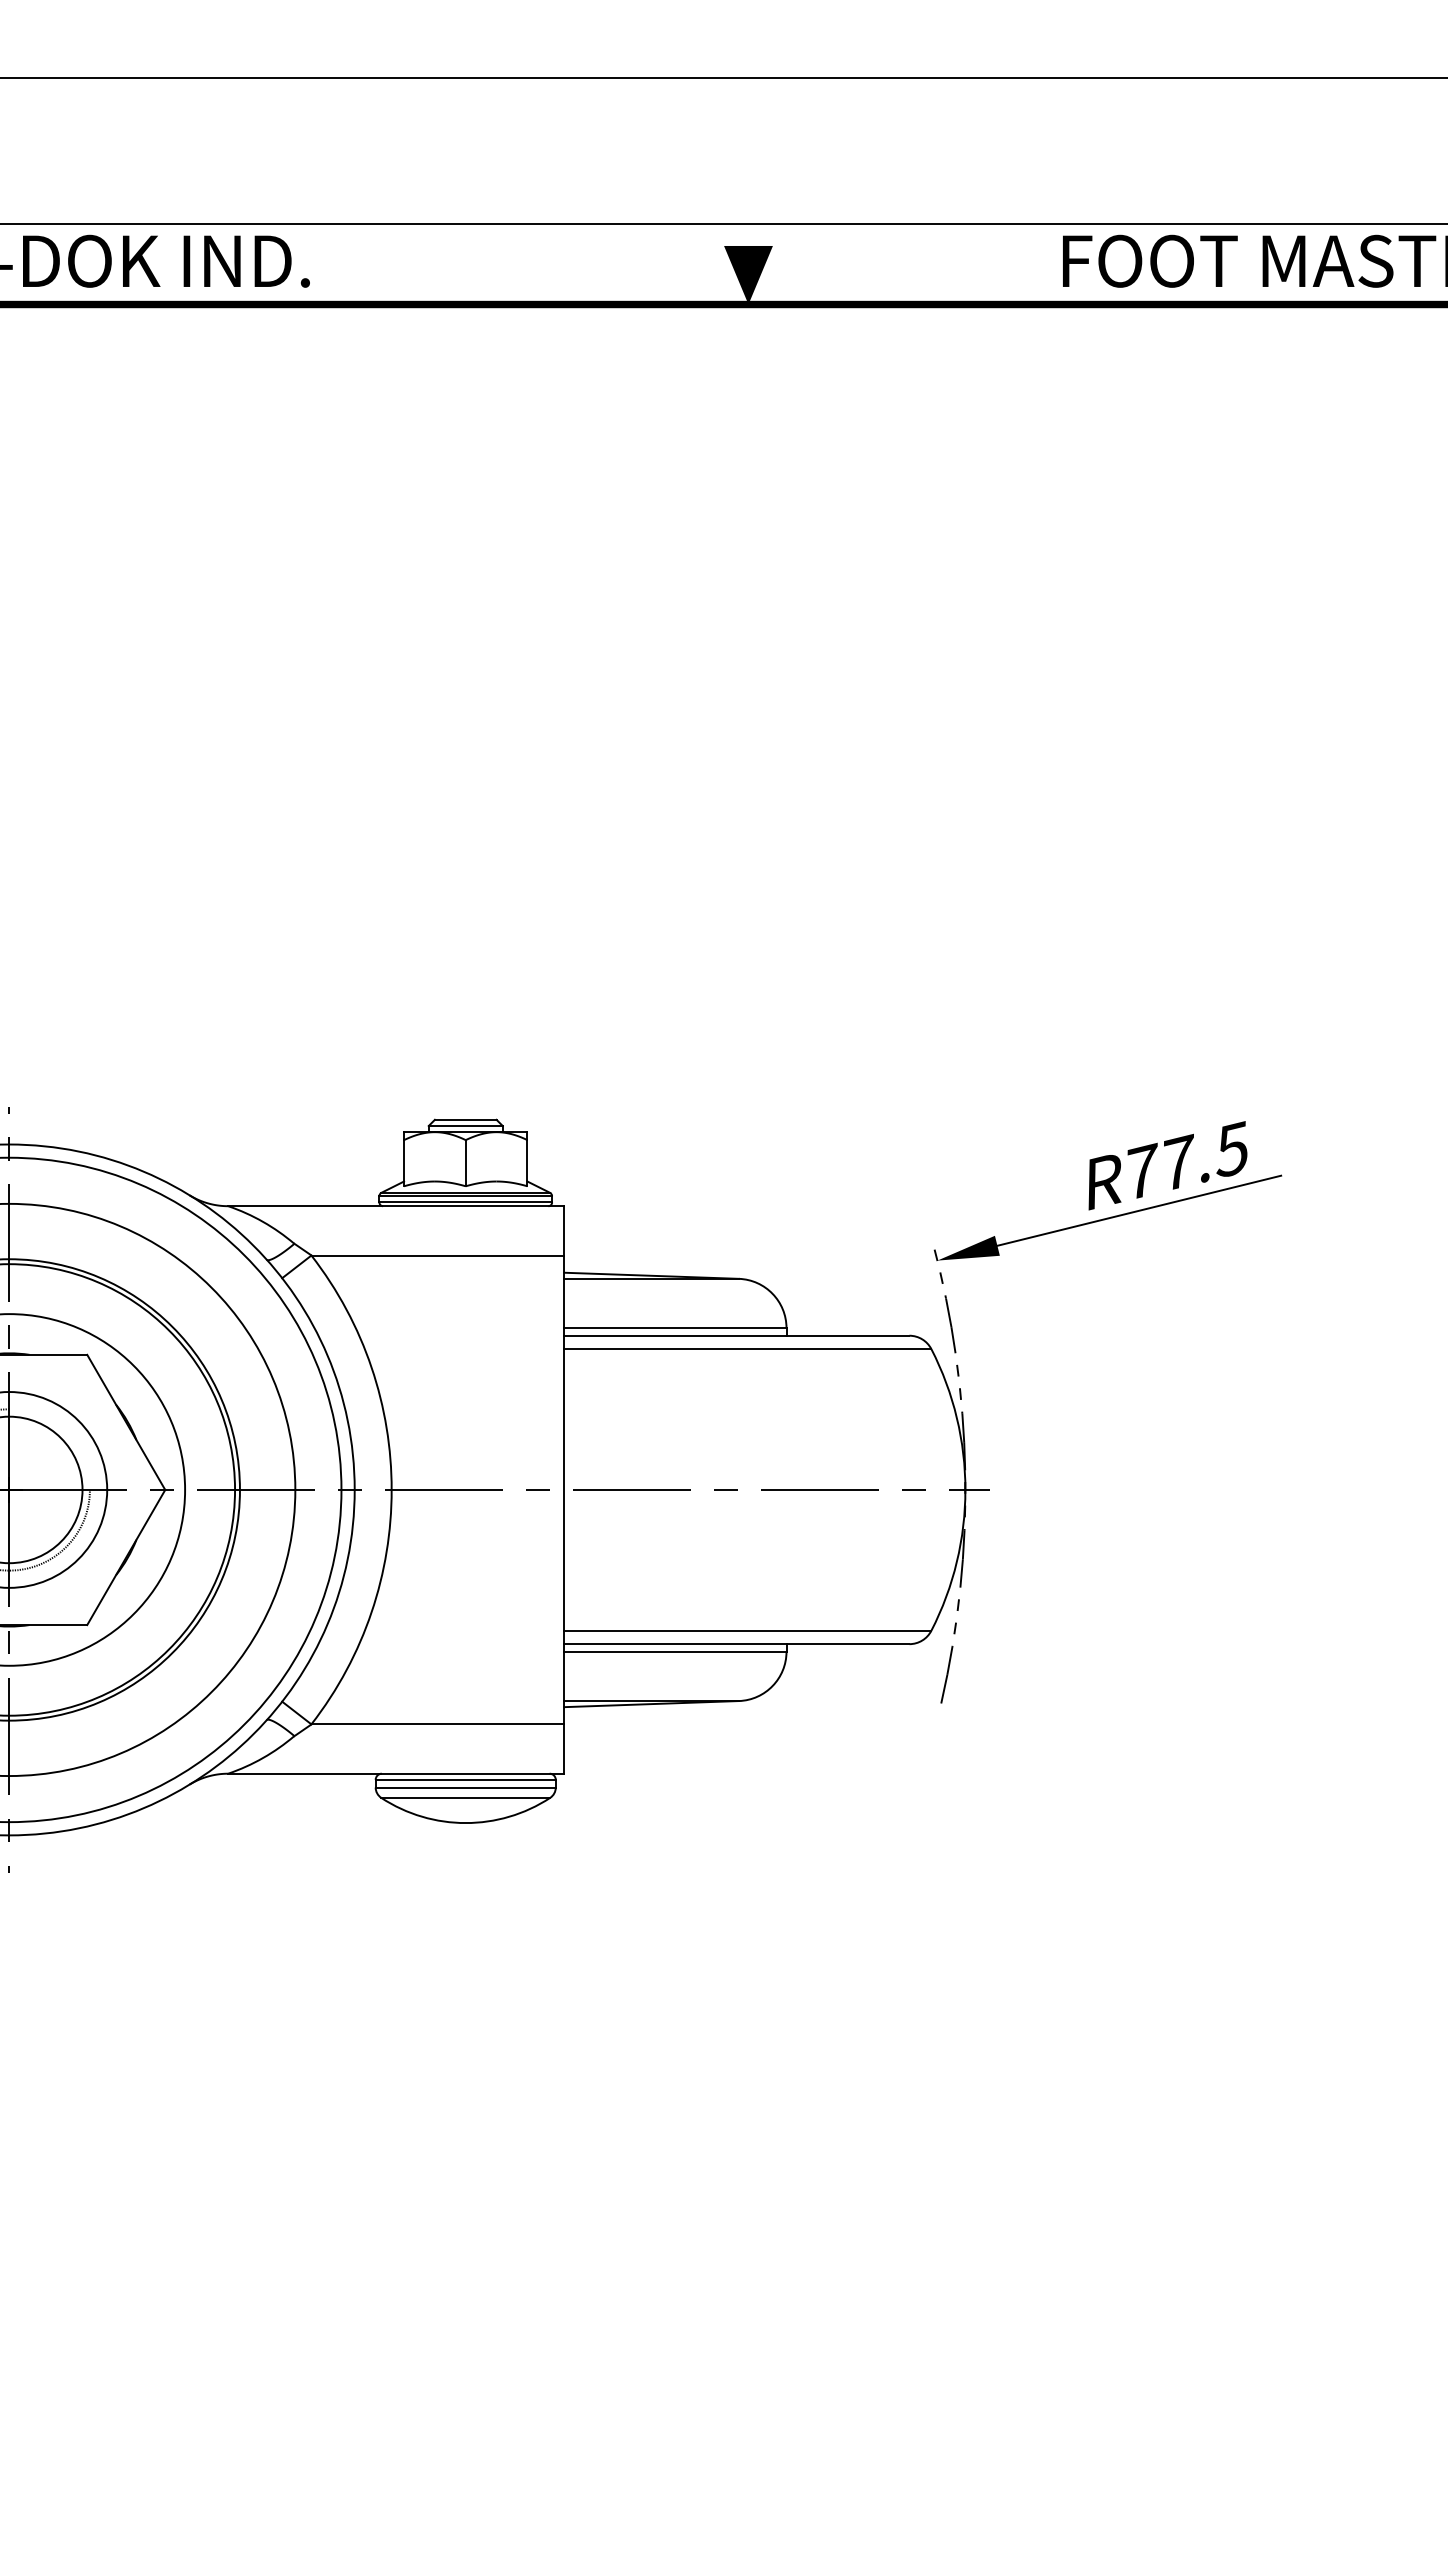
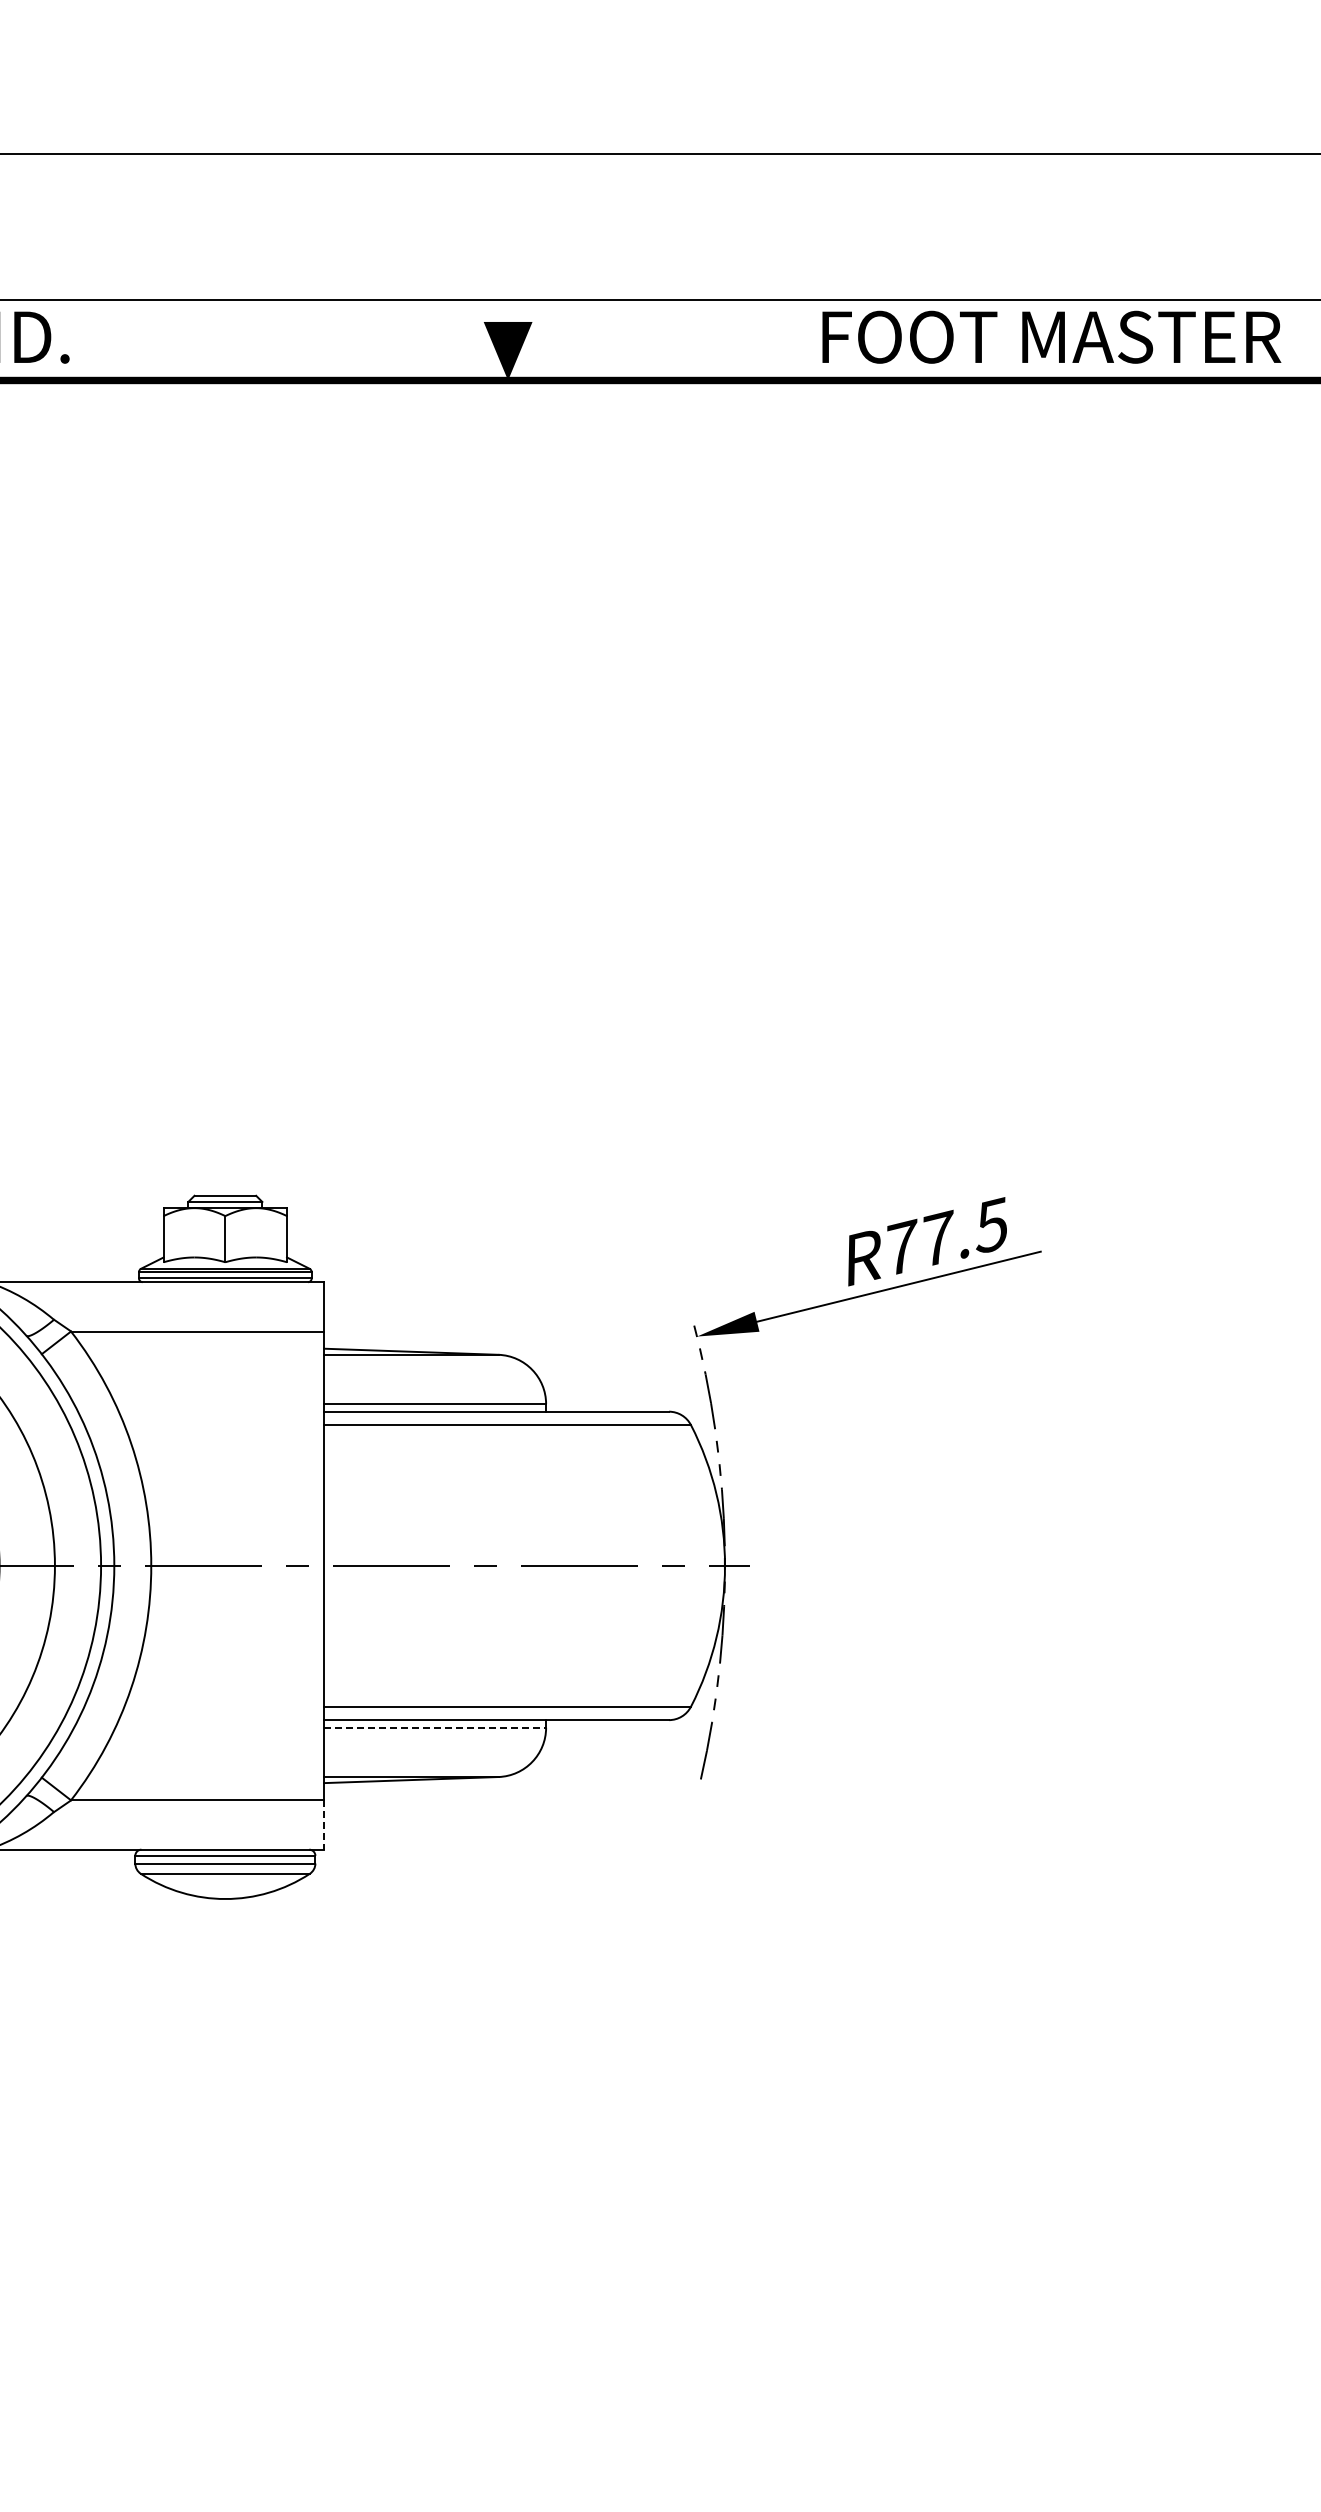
line: (675, 1651) -> (435, 1727), solid -> dashed
line: (564, 1749) -> (324, 1825), solid -> dashed

